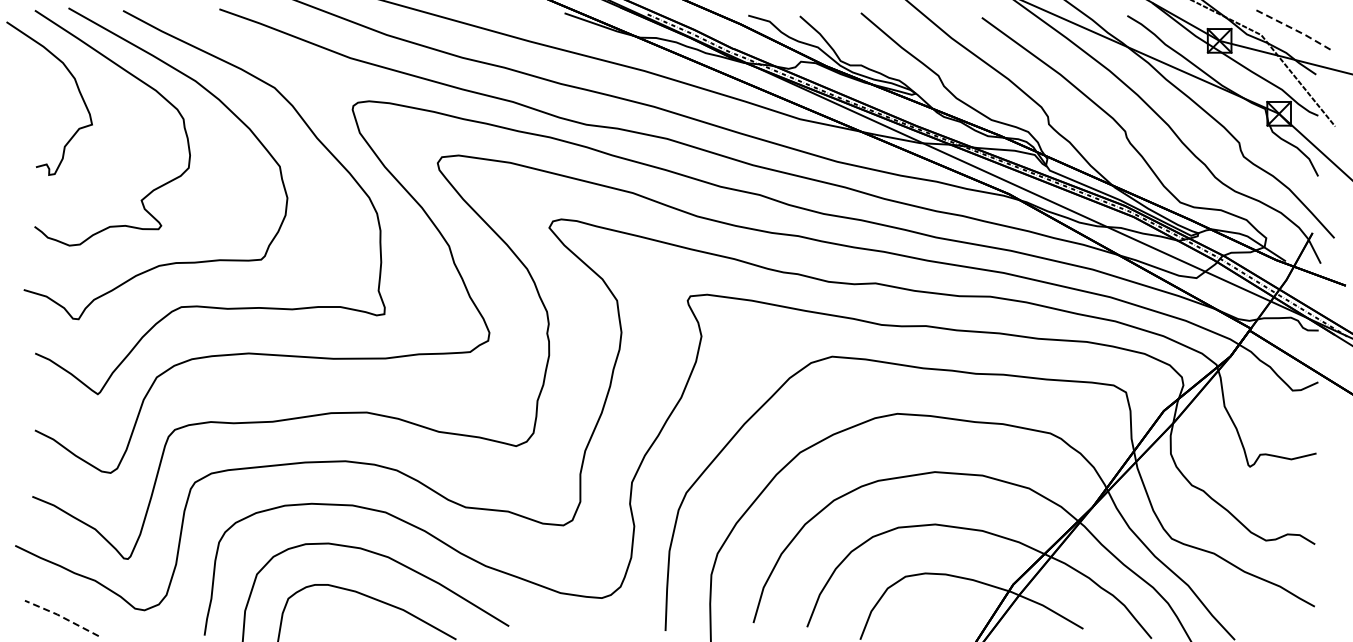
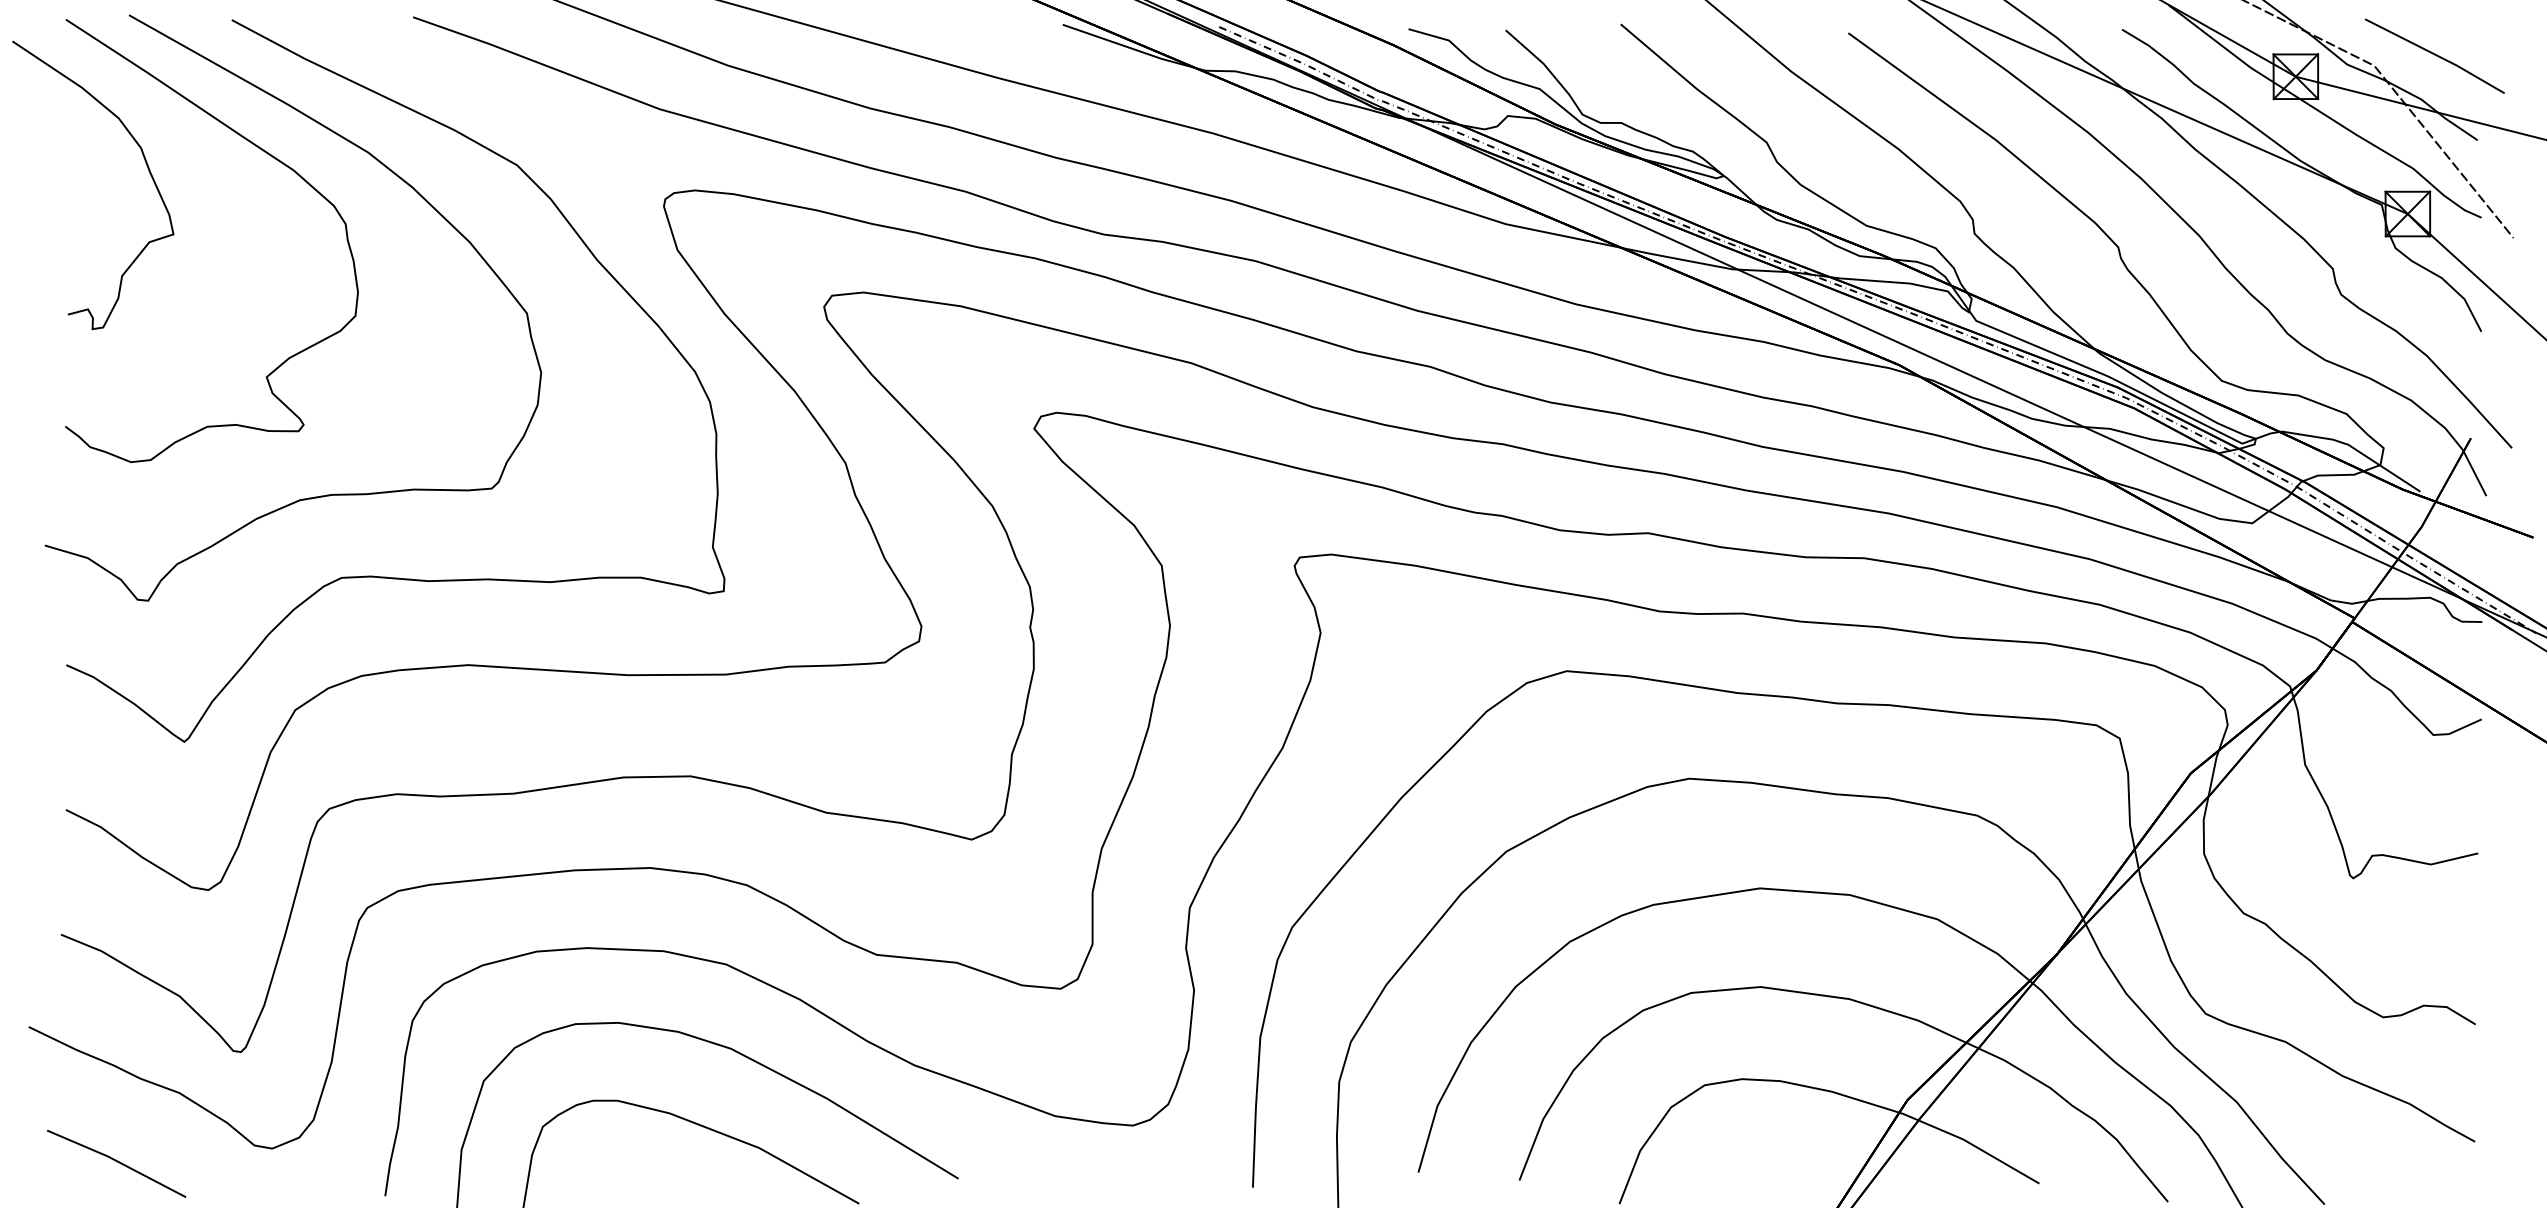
line: (1294, 29) -> (2436, 55), dashed -> solid
line: (61, 616) -> (115, 1160), dashed -> solid

